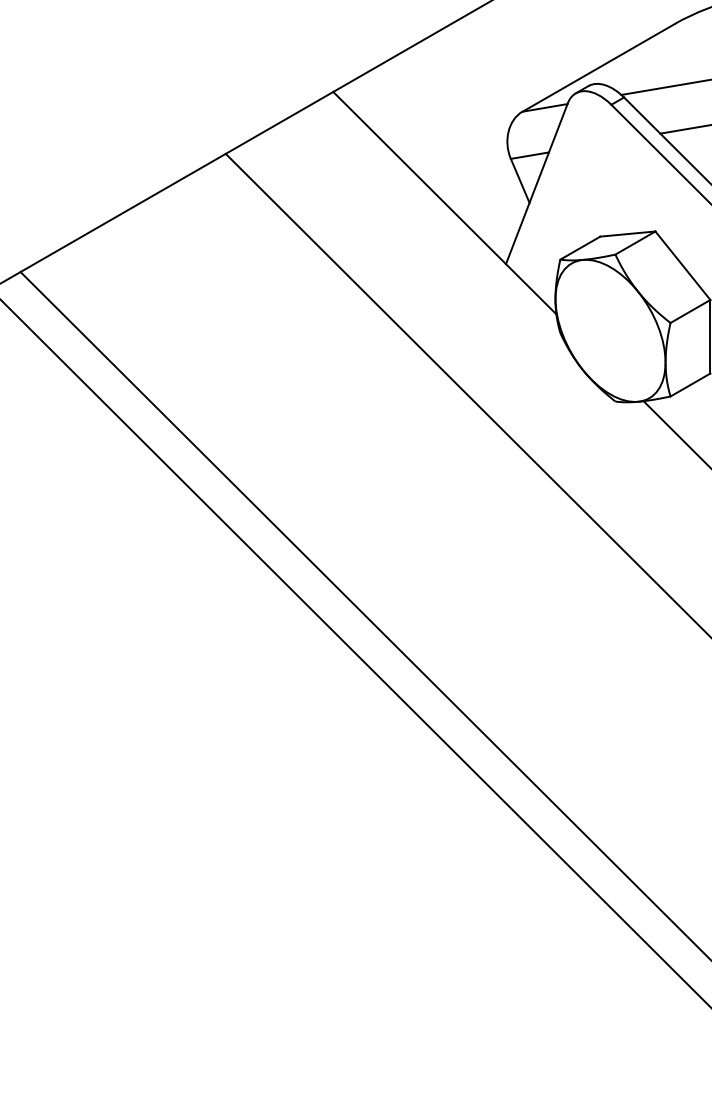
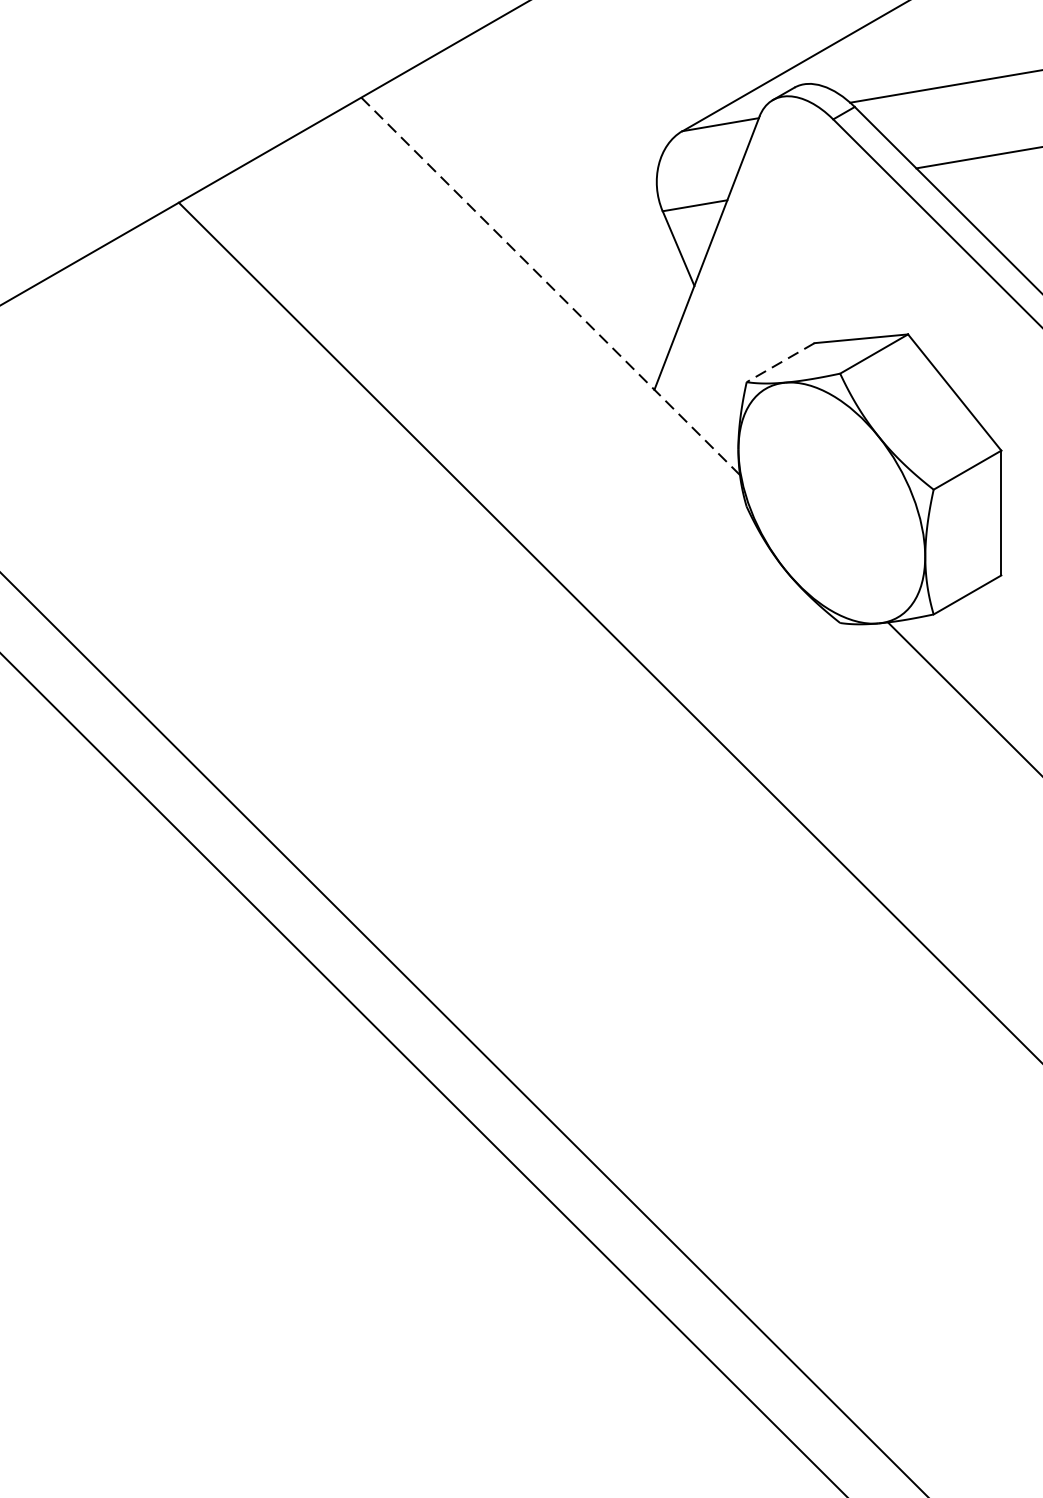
line: (444, 203) -> (550, 286), solid -> dashed
line: (579, 248) -> (779, 363), solid -> dashed

